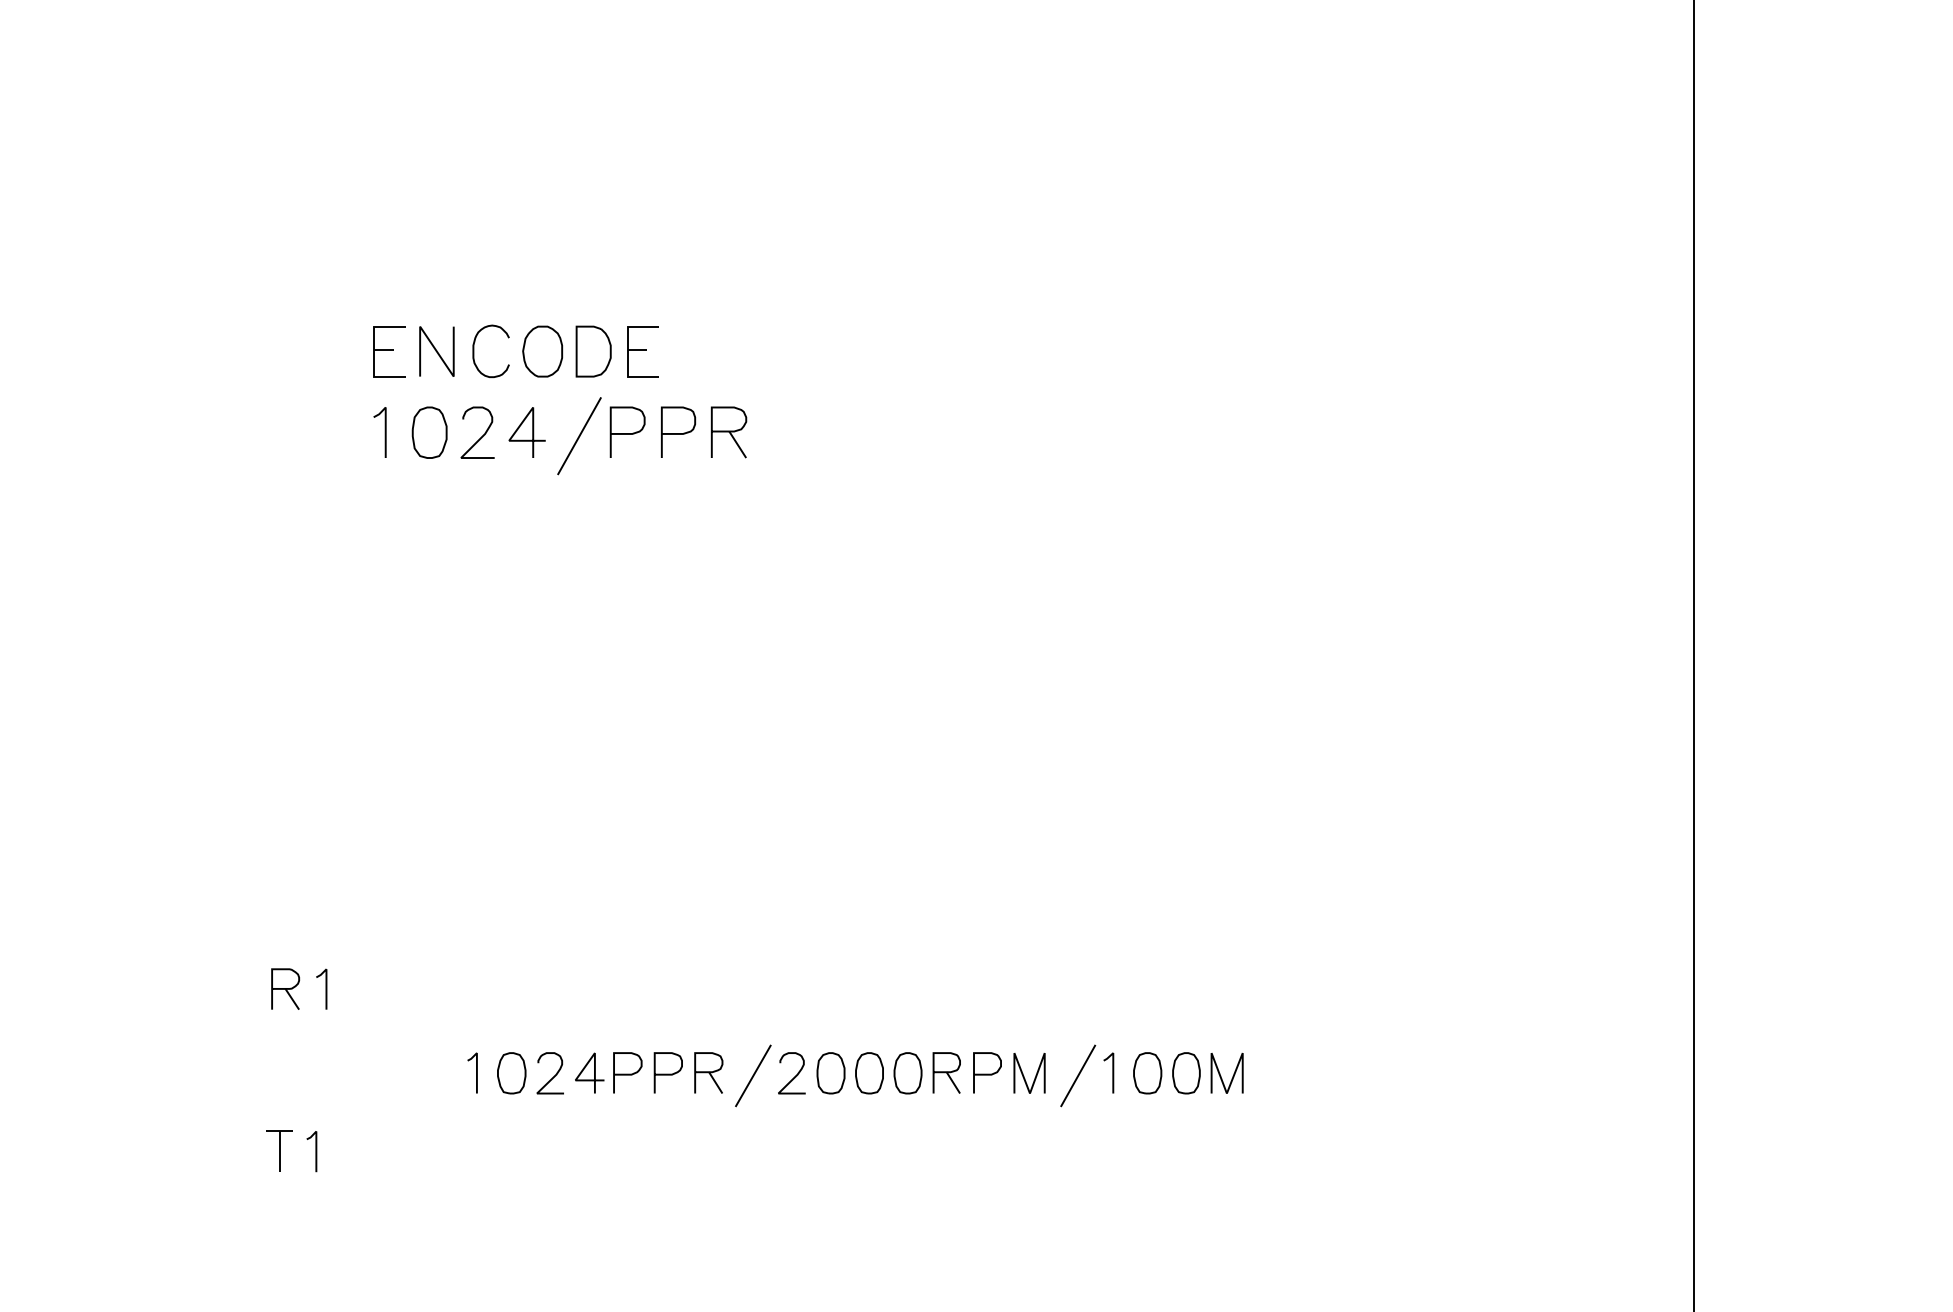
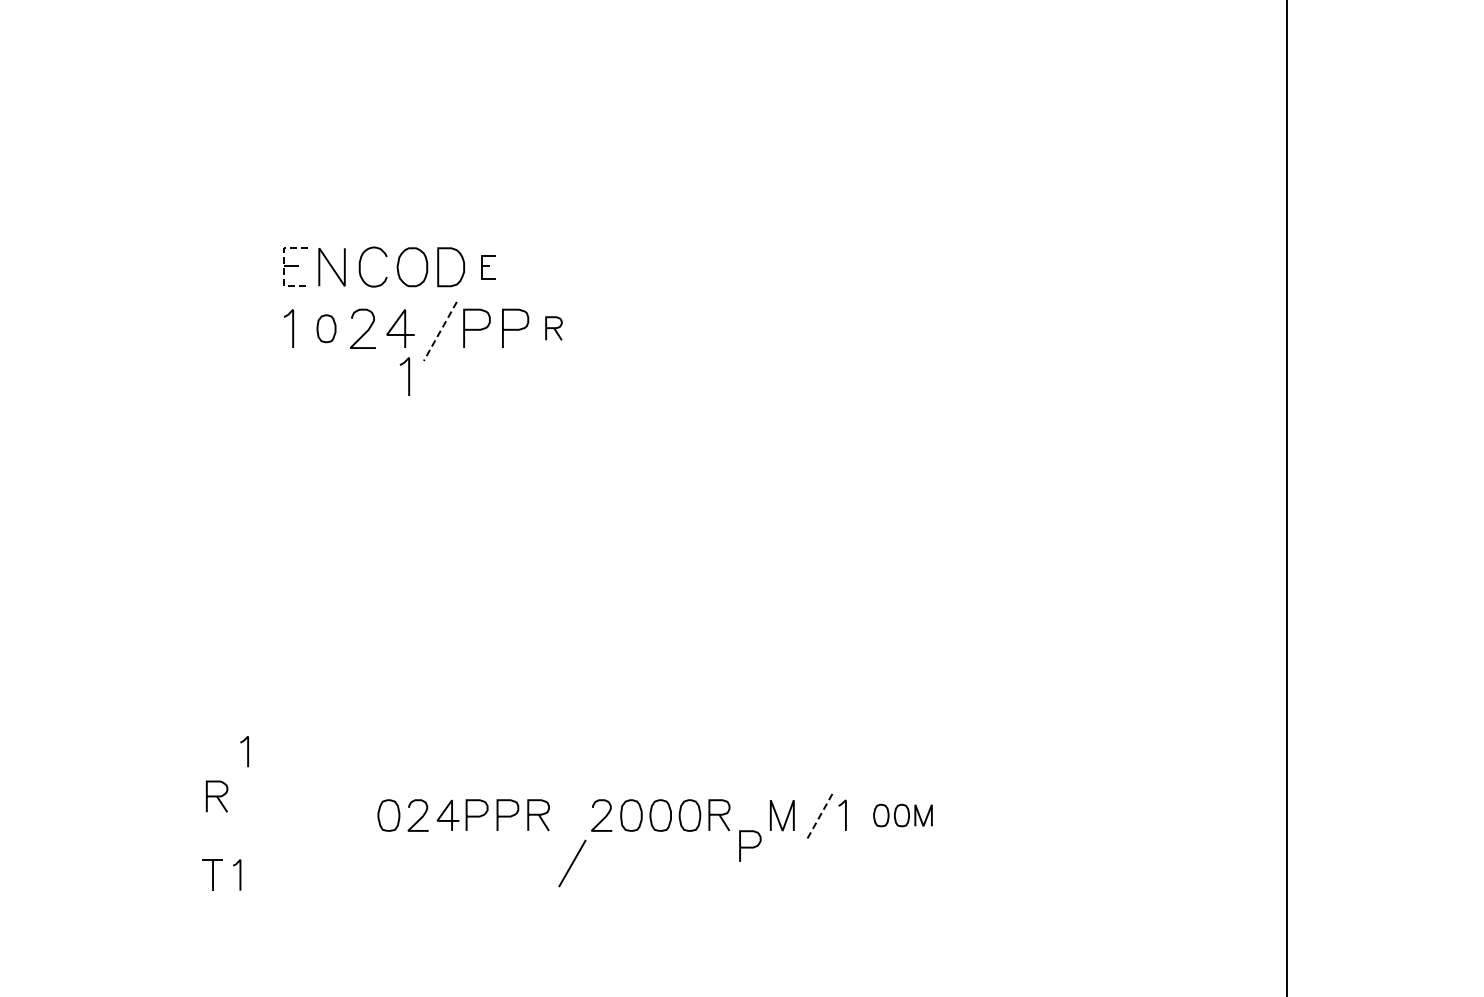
part: (642, 350) -> (488, 266), size x0.6
line: (374, 351) -> (284, 267), solid -> dashed
part: (429, 432) -> (326, 328), size x0.7
part: (728, 432) -> (553, 328), size x0.6
line: (579, 436) -> (440, 331), solid -> dashed
line: (537, 495) -> (408, 376), added
part: (286, 988) -> (217, 796), moved
line: (475, 1071) -> (361, 814), removed
curve: (987, 1073) -> (750, 846), moved
part: (1187, 1073) -> (902, 815), size x0.7
line: (753, 1075) -> (572, 863), moved
line: (1078, 1075) -> (819, 817), solid -> dashed

